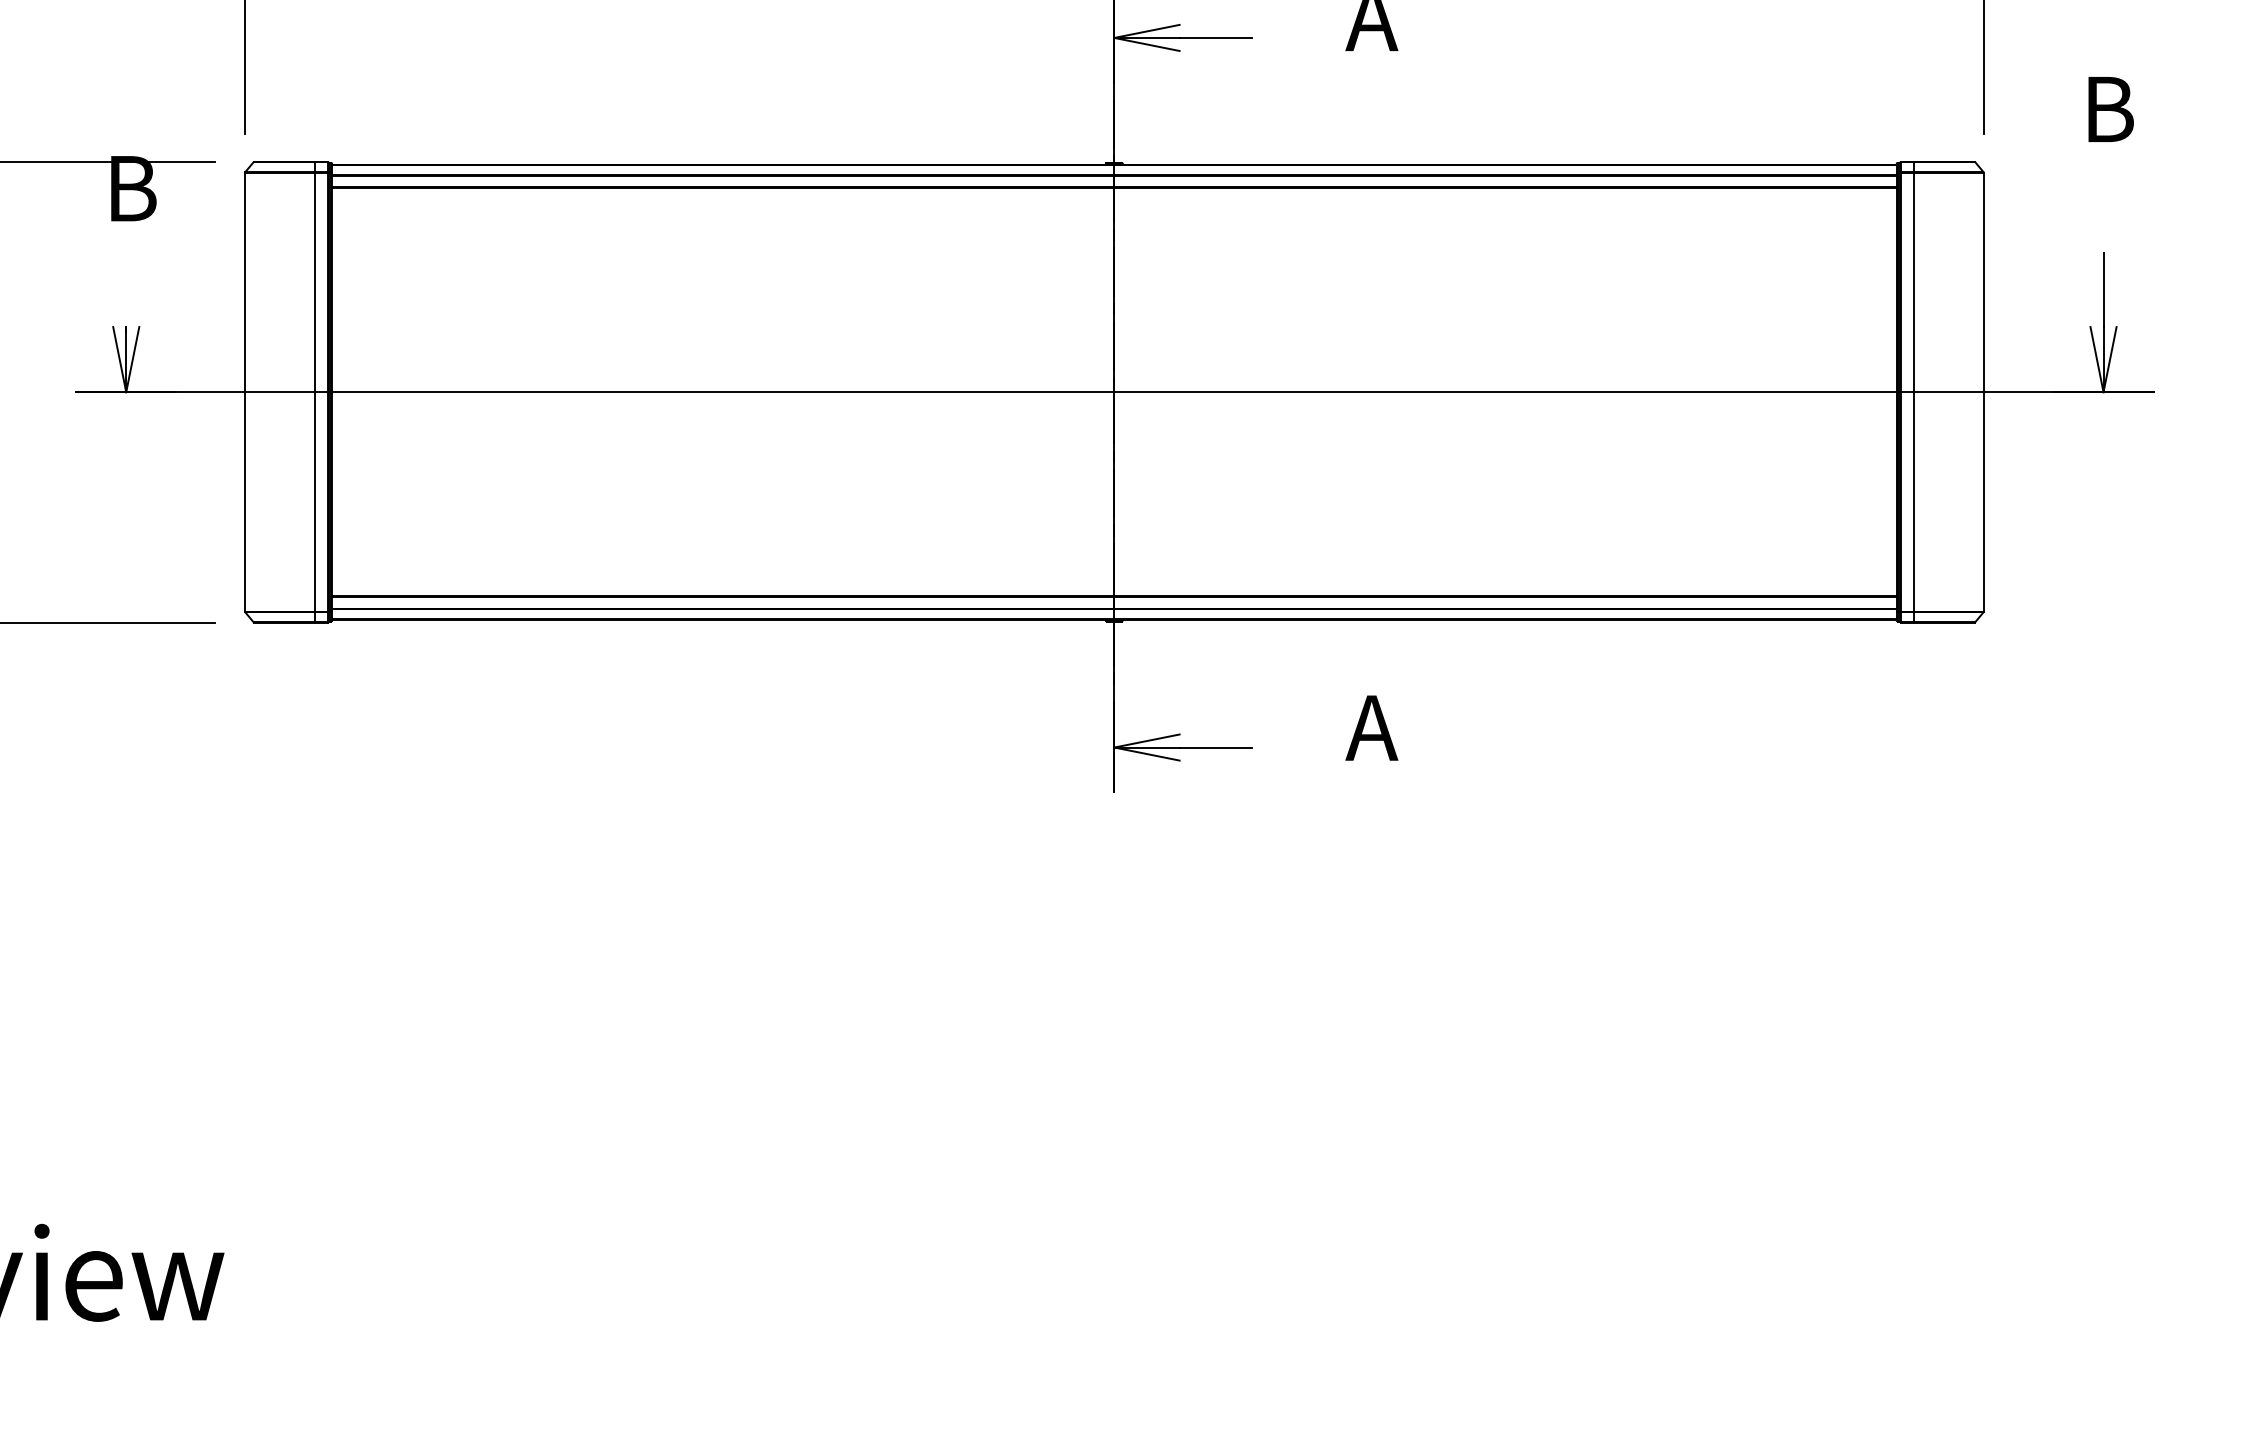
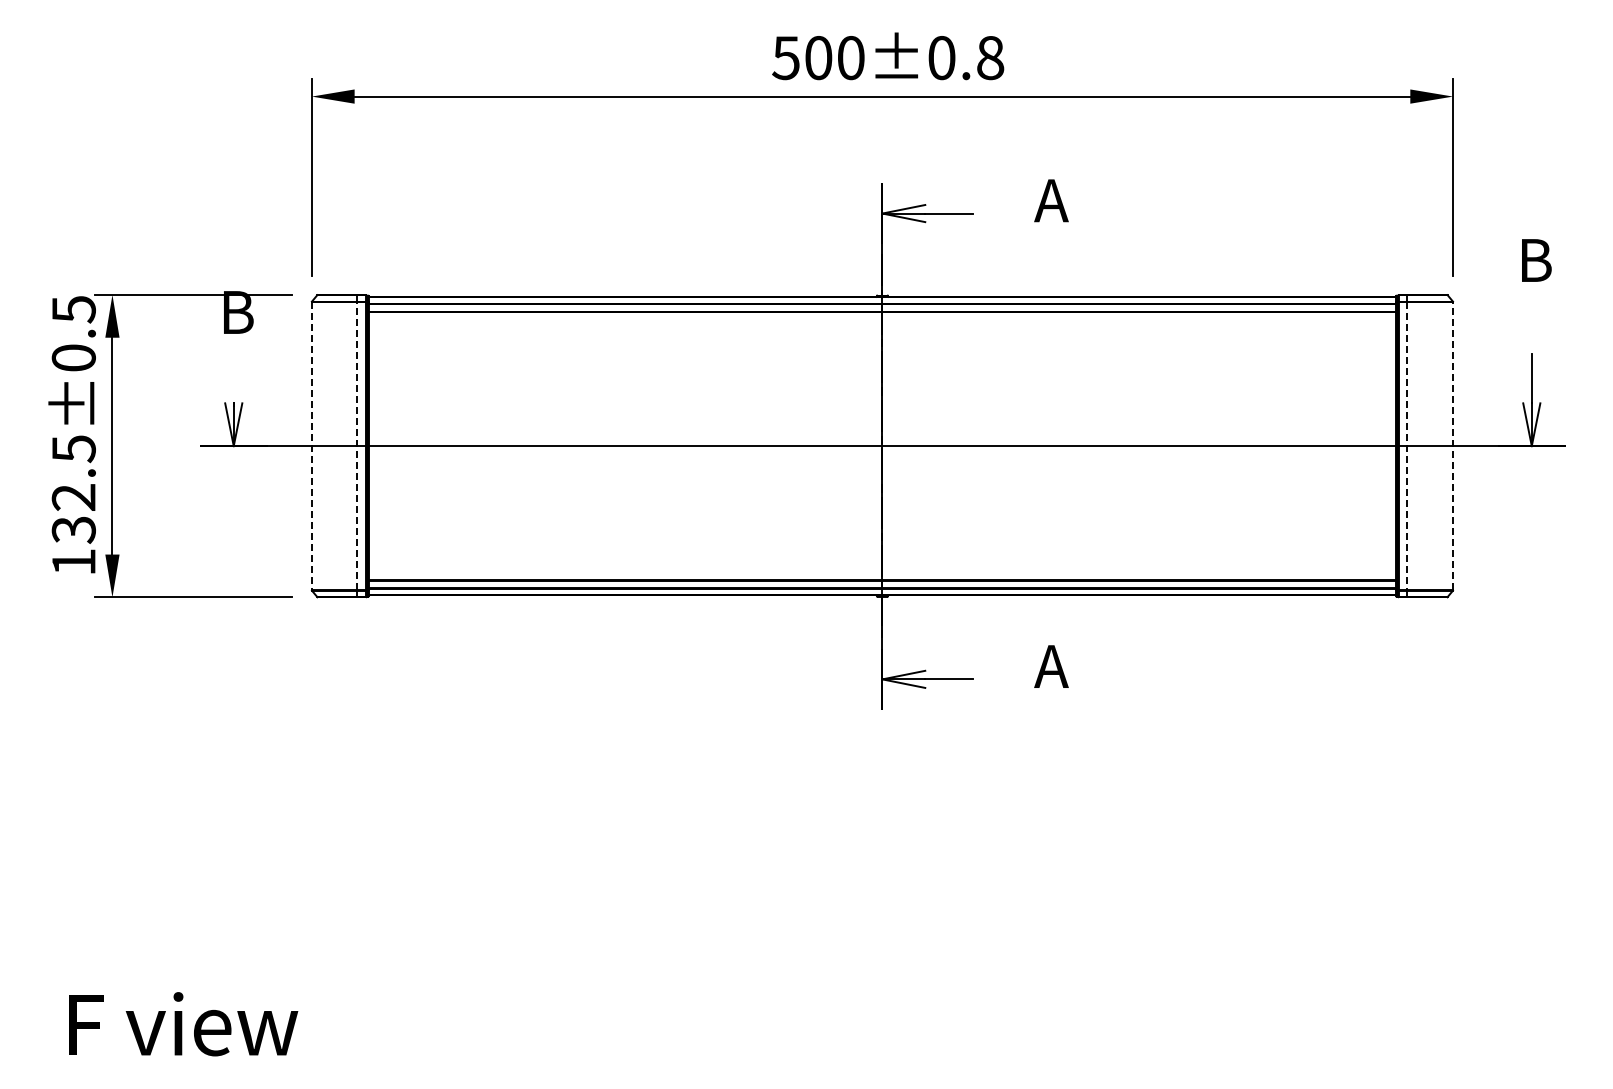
line: (314, 391) -> (357, 445), solid -> dashed
line: (1984, 391) -> (1453, 445), solid -> dashed
line: (244, 392) -> (311, 446), solid -> dashed
line: (1914, 392) -> (1407, 446), solid -> dashed

